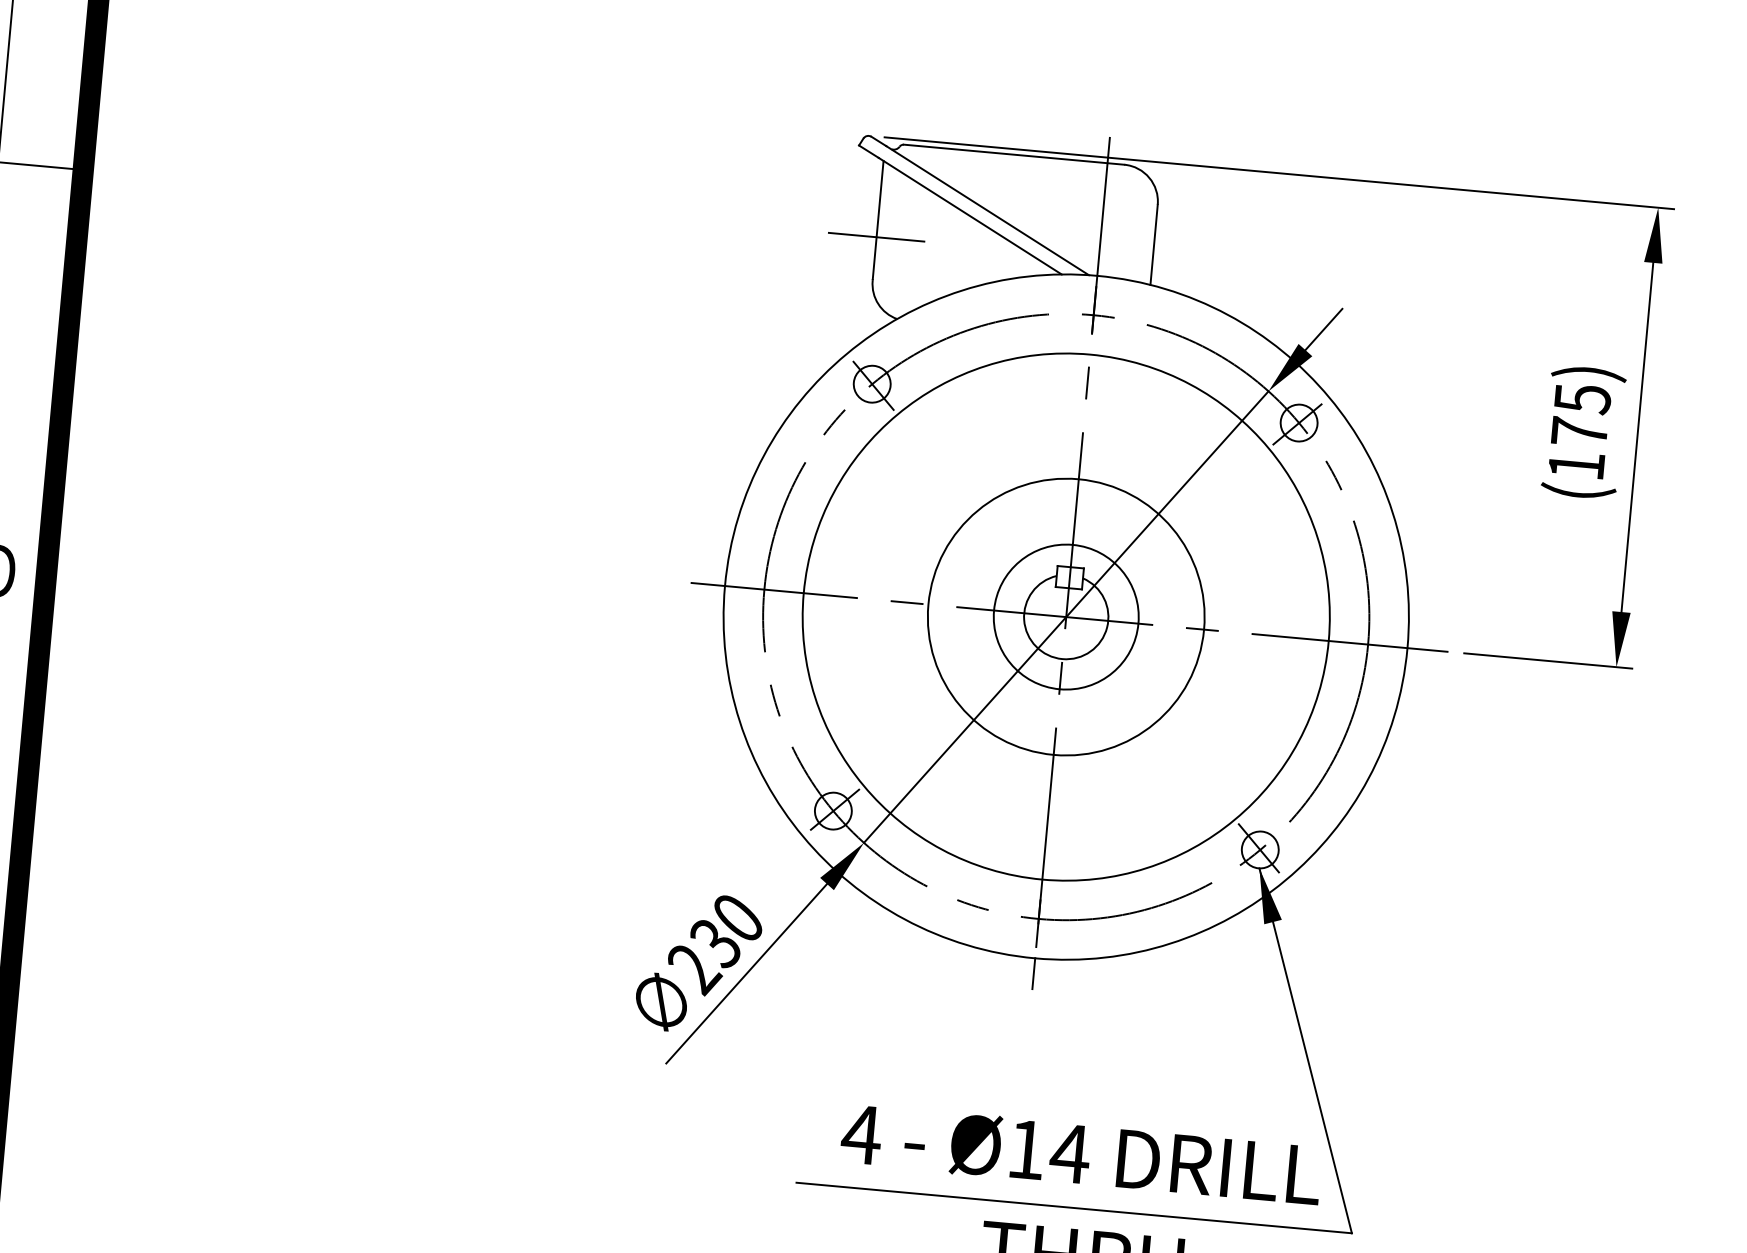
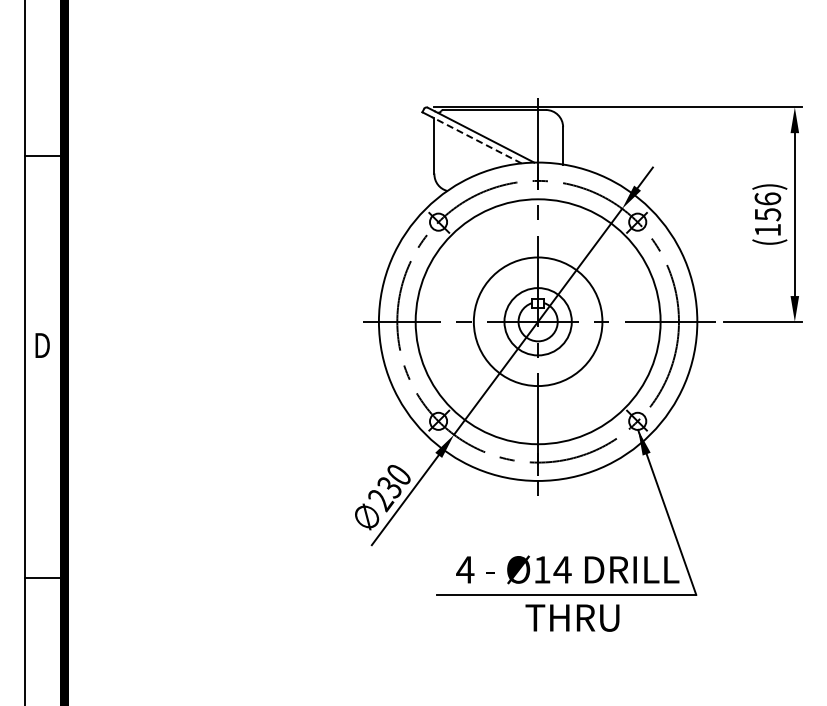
line: (969, 216) -> (476, 140), solid -> dashed
line: (876, 238) -> (434, 154), removed
text: (1580, 414) -> (767, 206), (175) -> (156)

